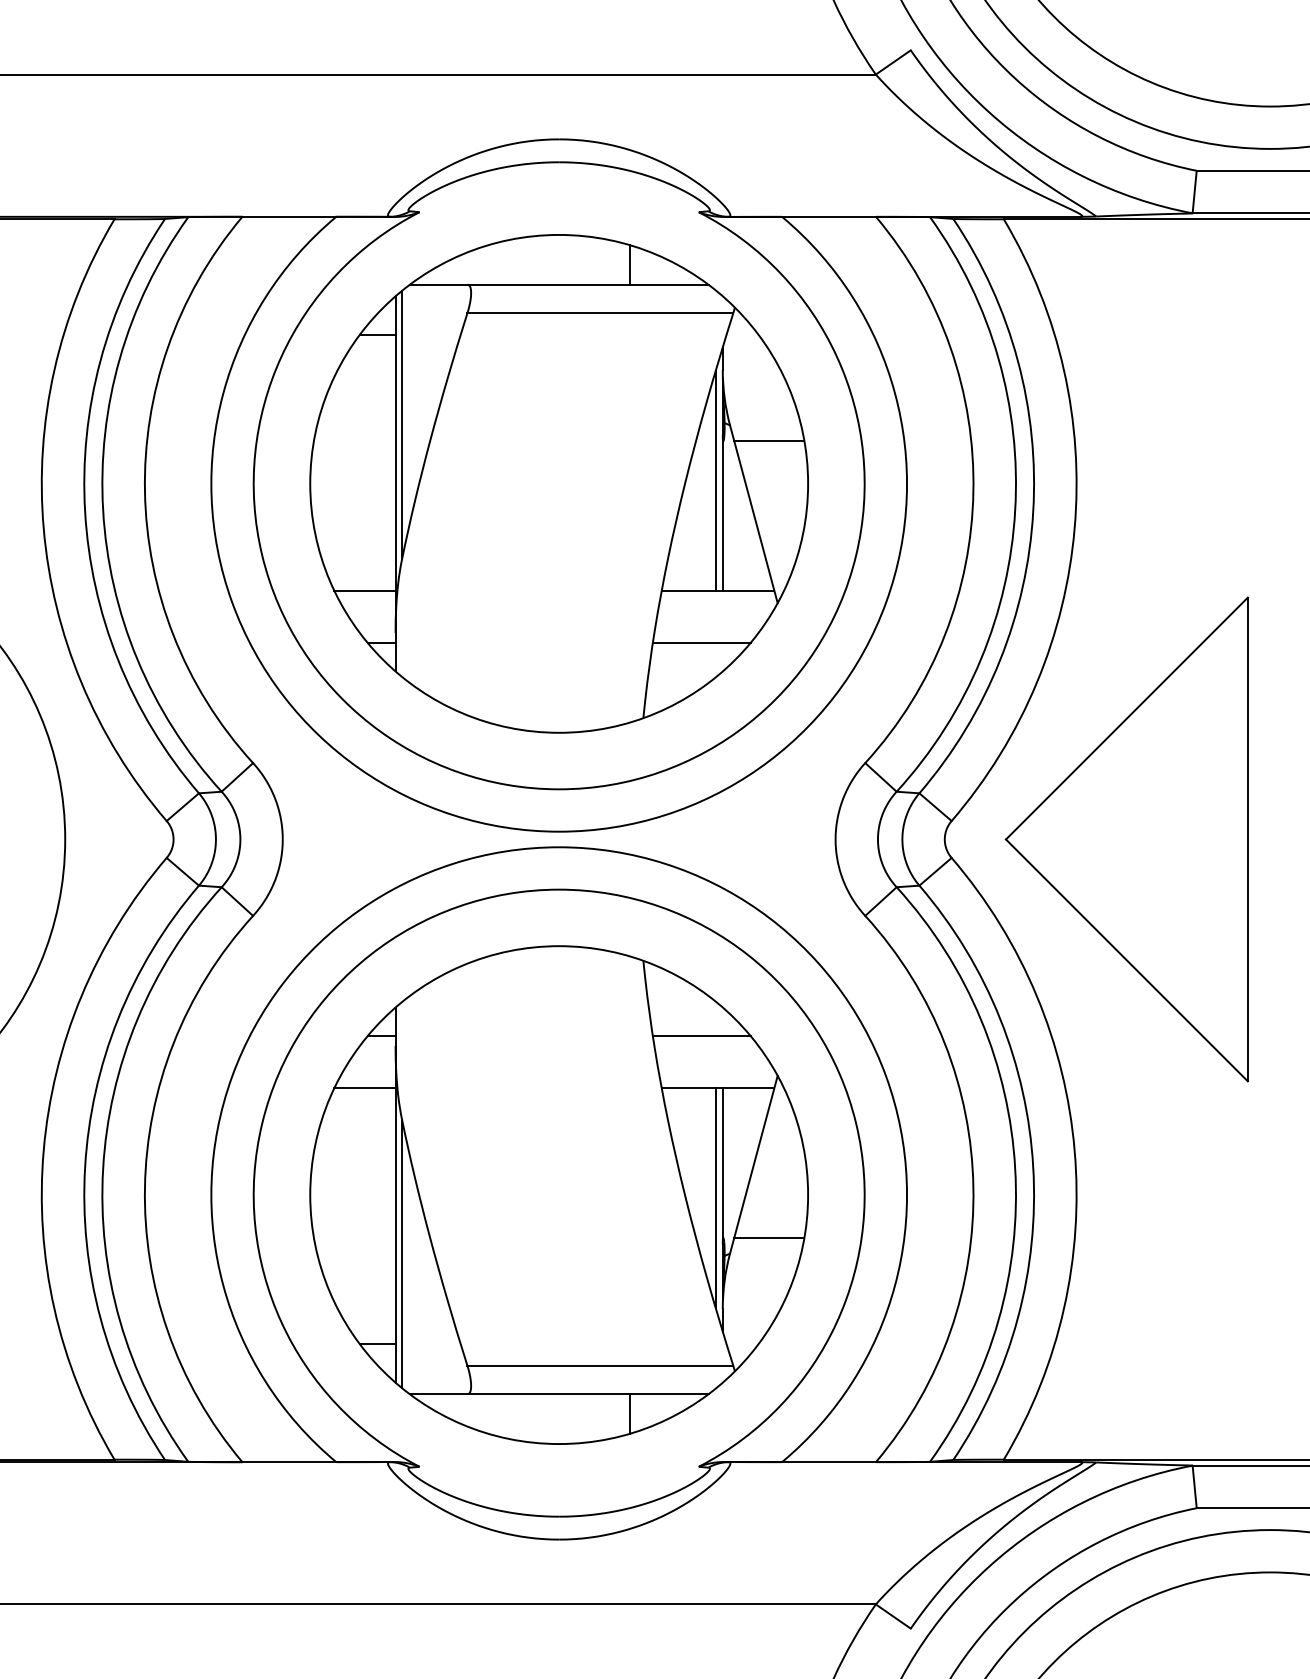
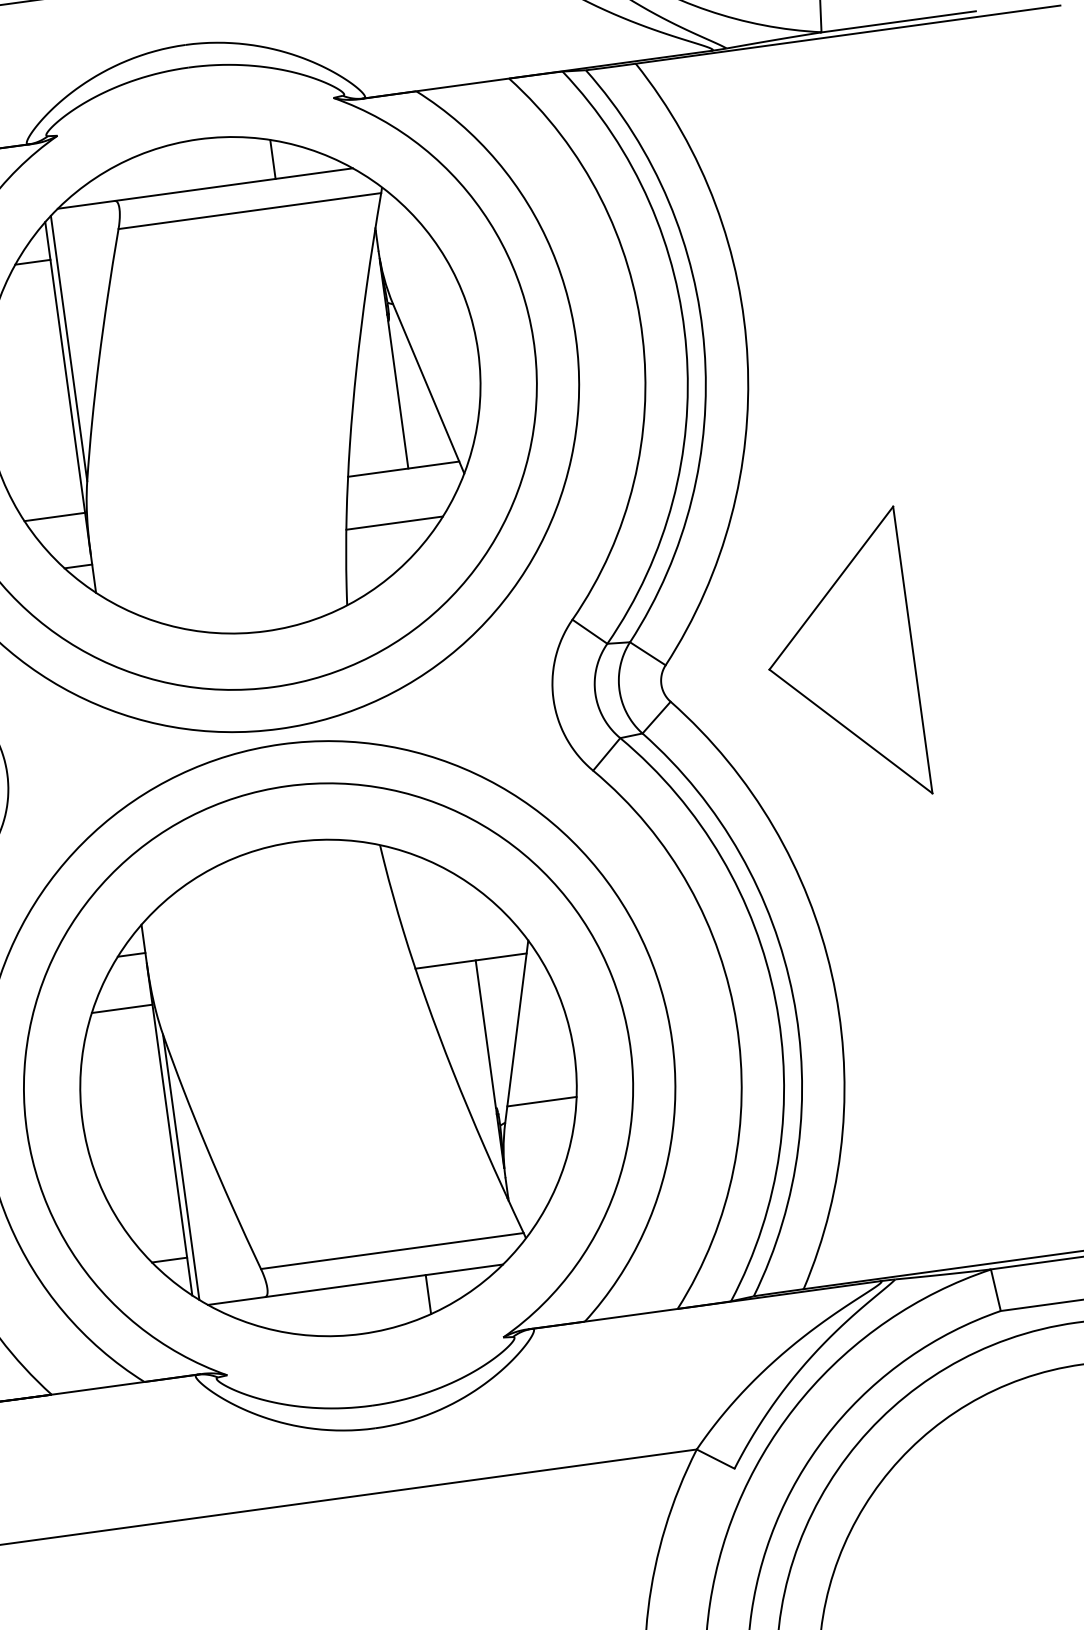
line: (769, 441) -> (434, 314), removed
line: (715, 480) -> (386, 360), removed
part: (1126, 839) -> (840, 659), size x0.6
line: (701, 1036) -> (447, 912), removed
line: (715, 1197) -> (483, 1069), removed

